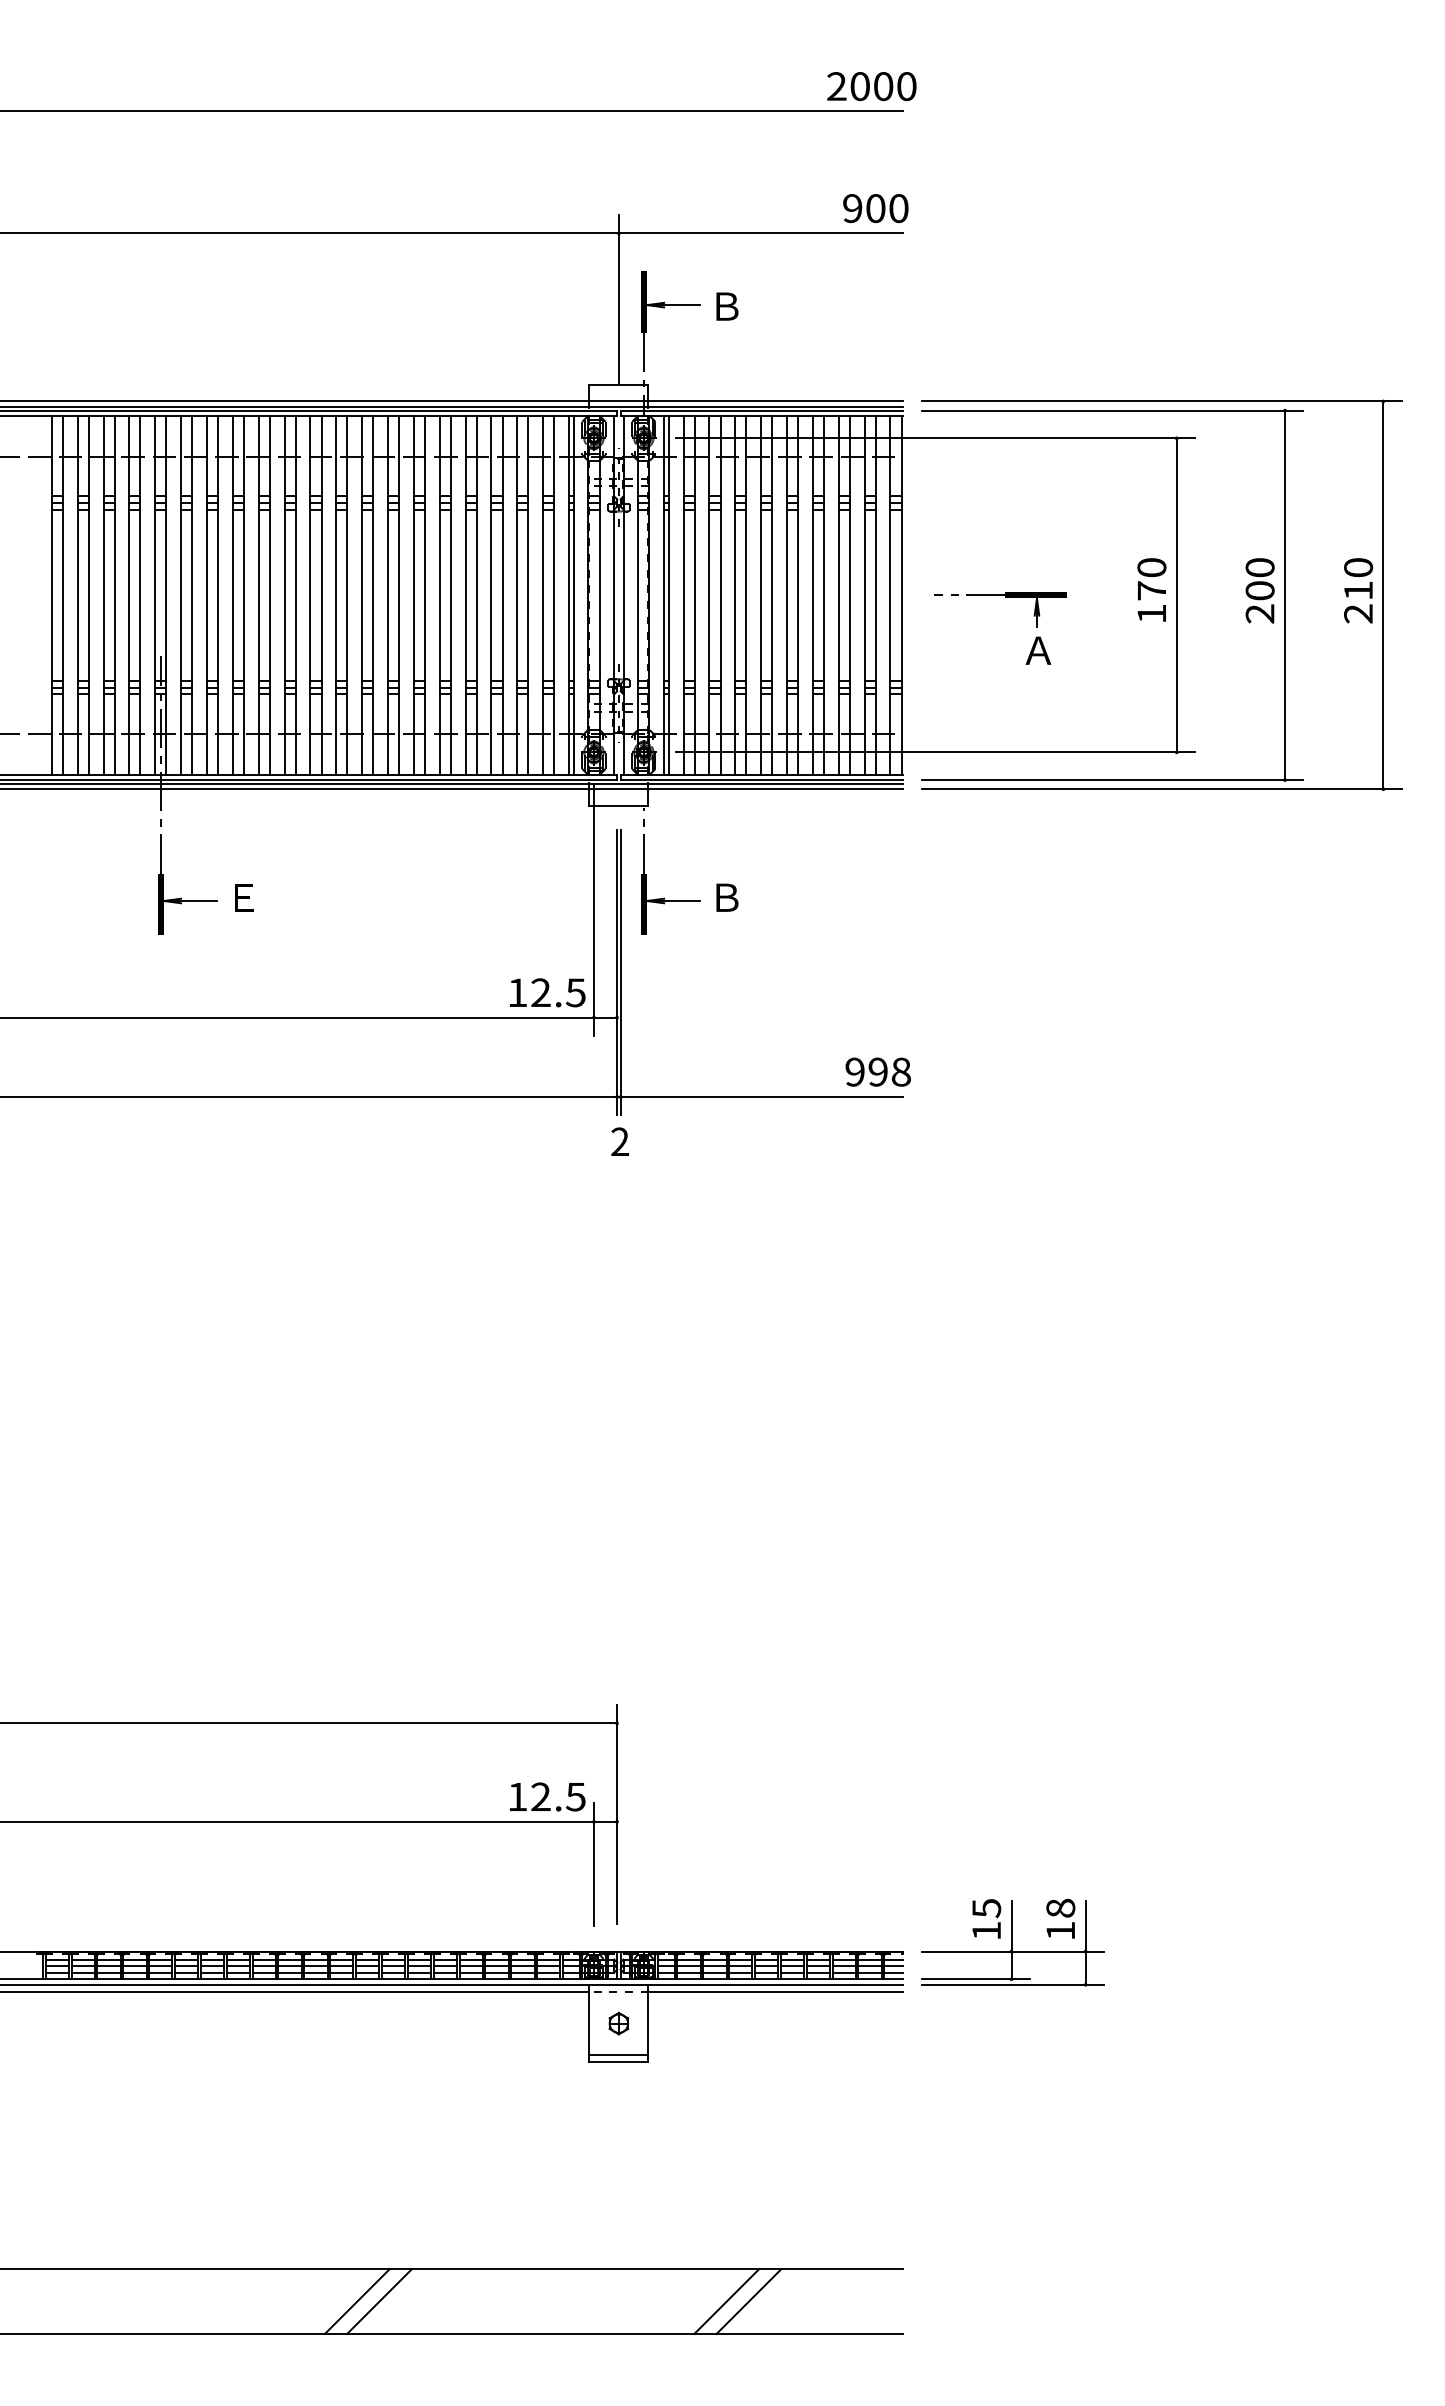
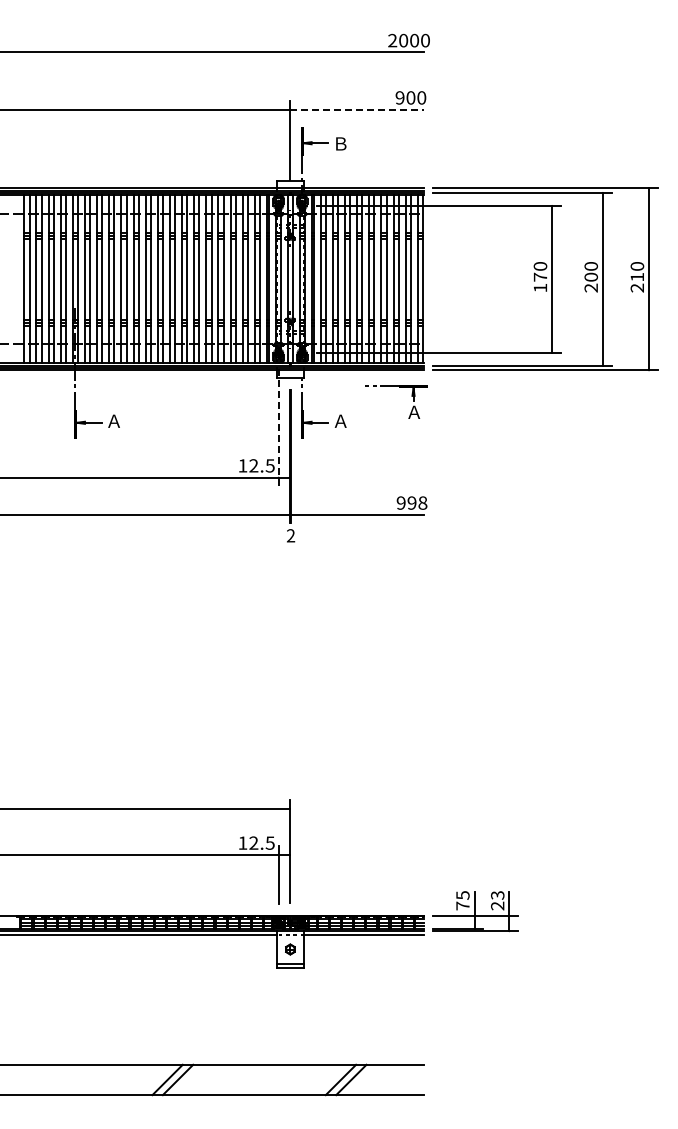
line: (761, 233) -> (357, 109), solid -> dashed
part: (1007, 597) -> (399, 387), moved
text: (241, 896) -> (113, 420), Ｅ -> Ａ
text: (725, 896) -> (340, 420), Ｂ -> Ａ
line: (593, 908) -> (278, 426), solid -> dashed
text: (1060, 1919) -> (497, 900), 18 -> 23
text: (985, 1929) -> (462, 905), 15 -> 75

